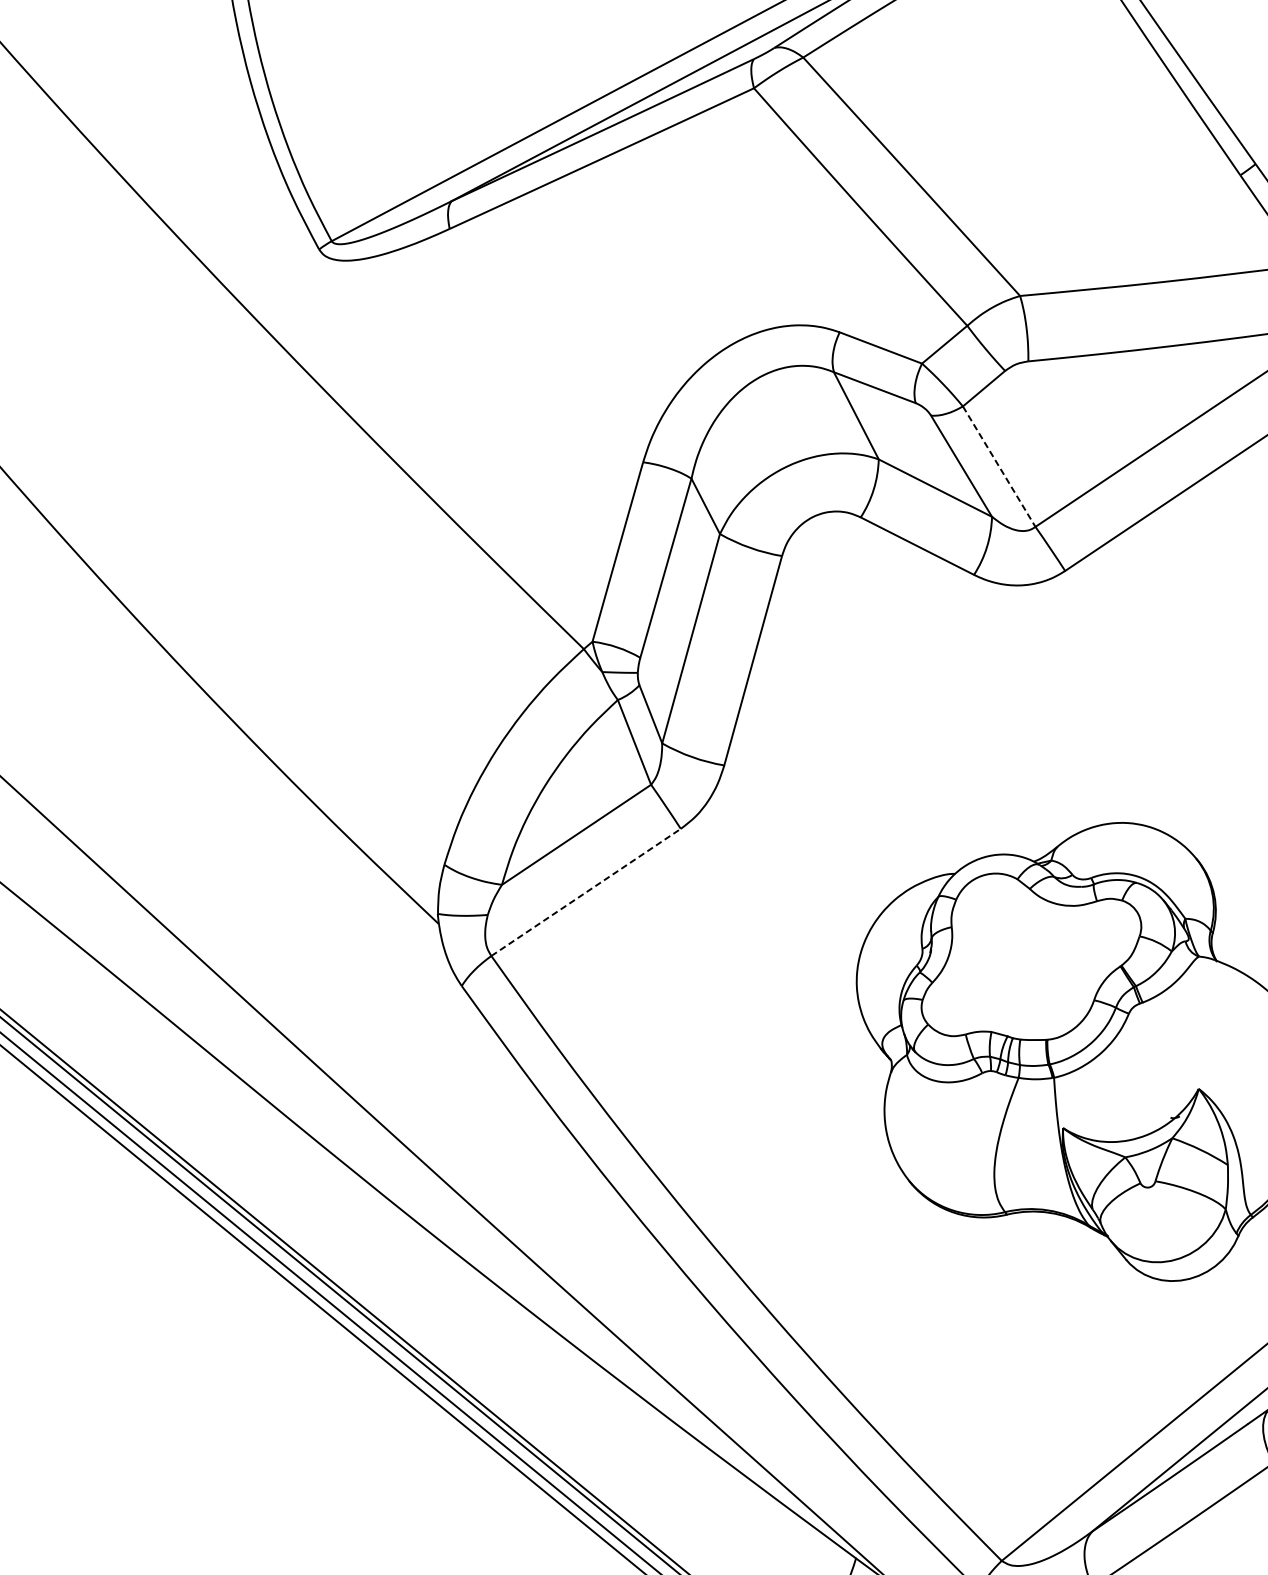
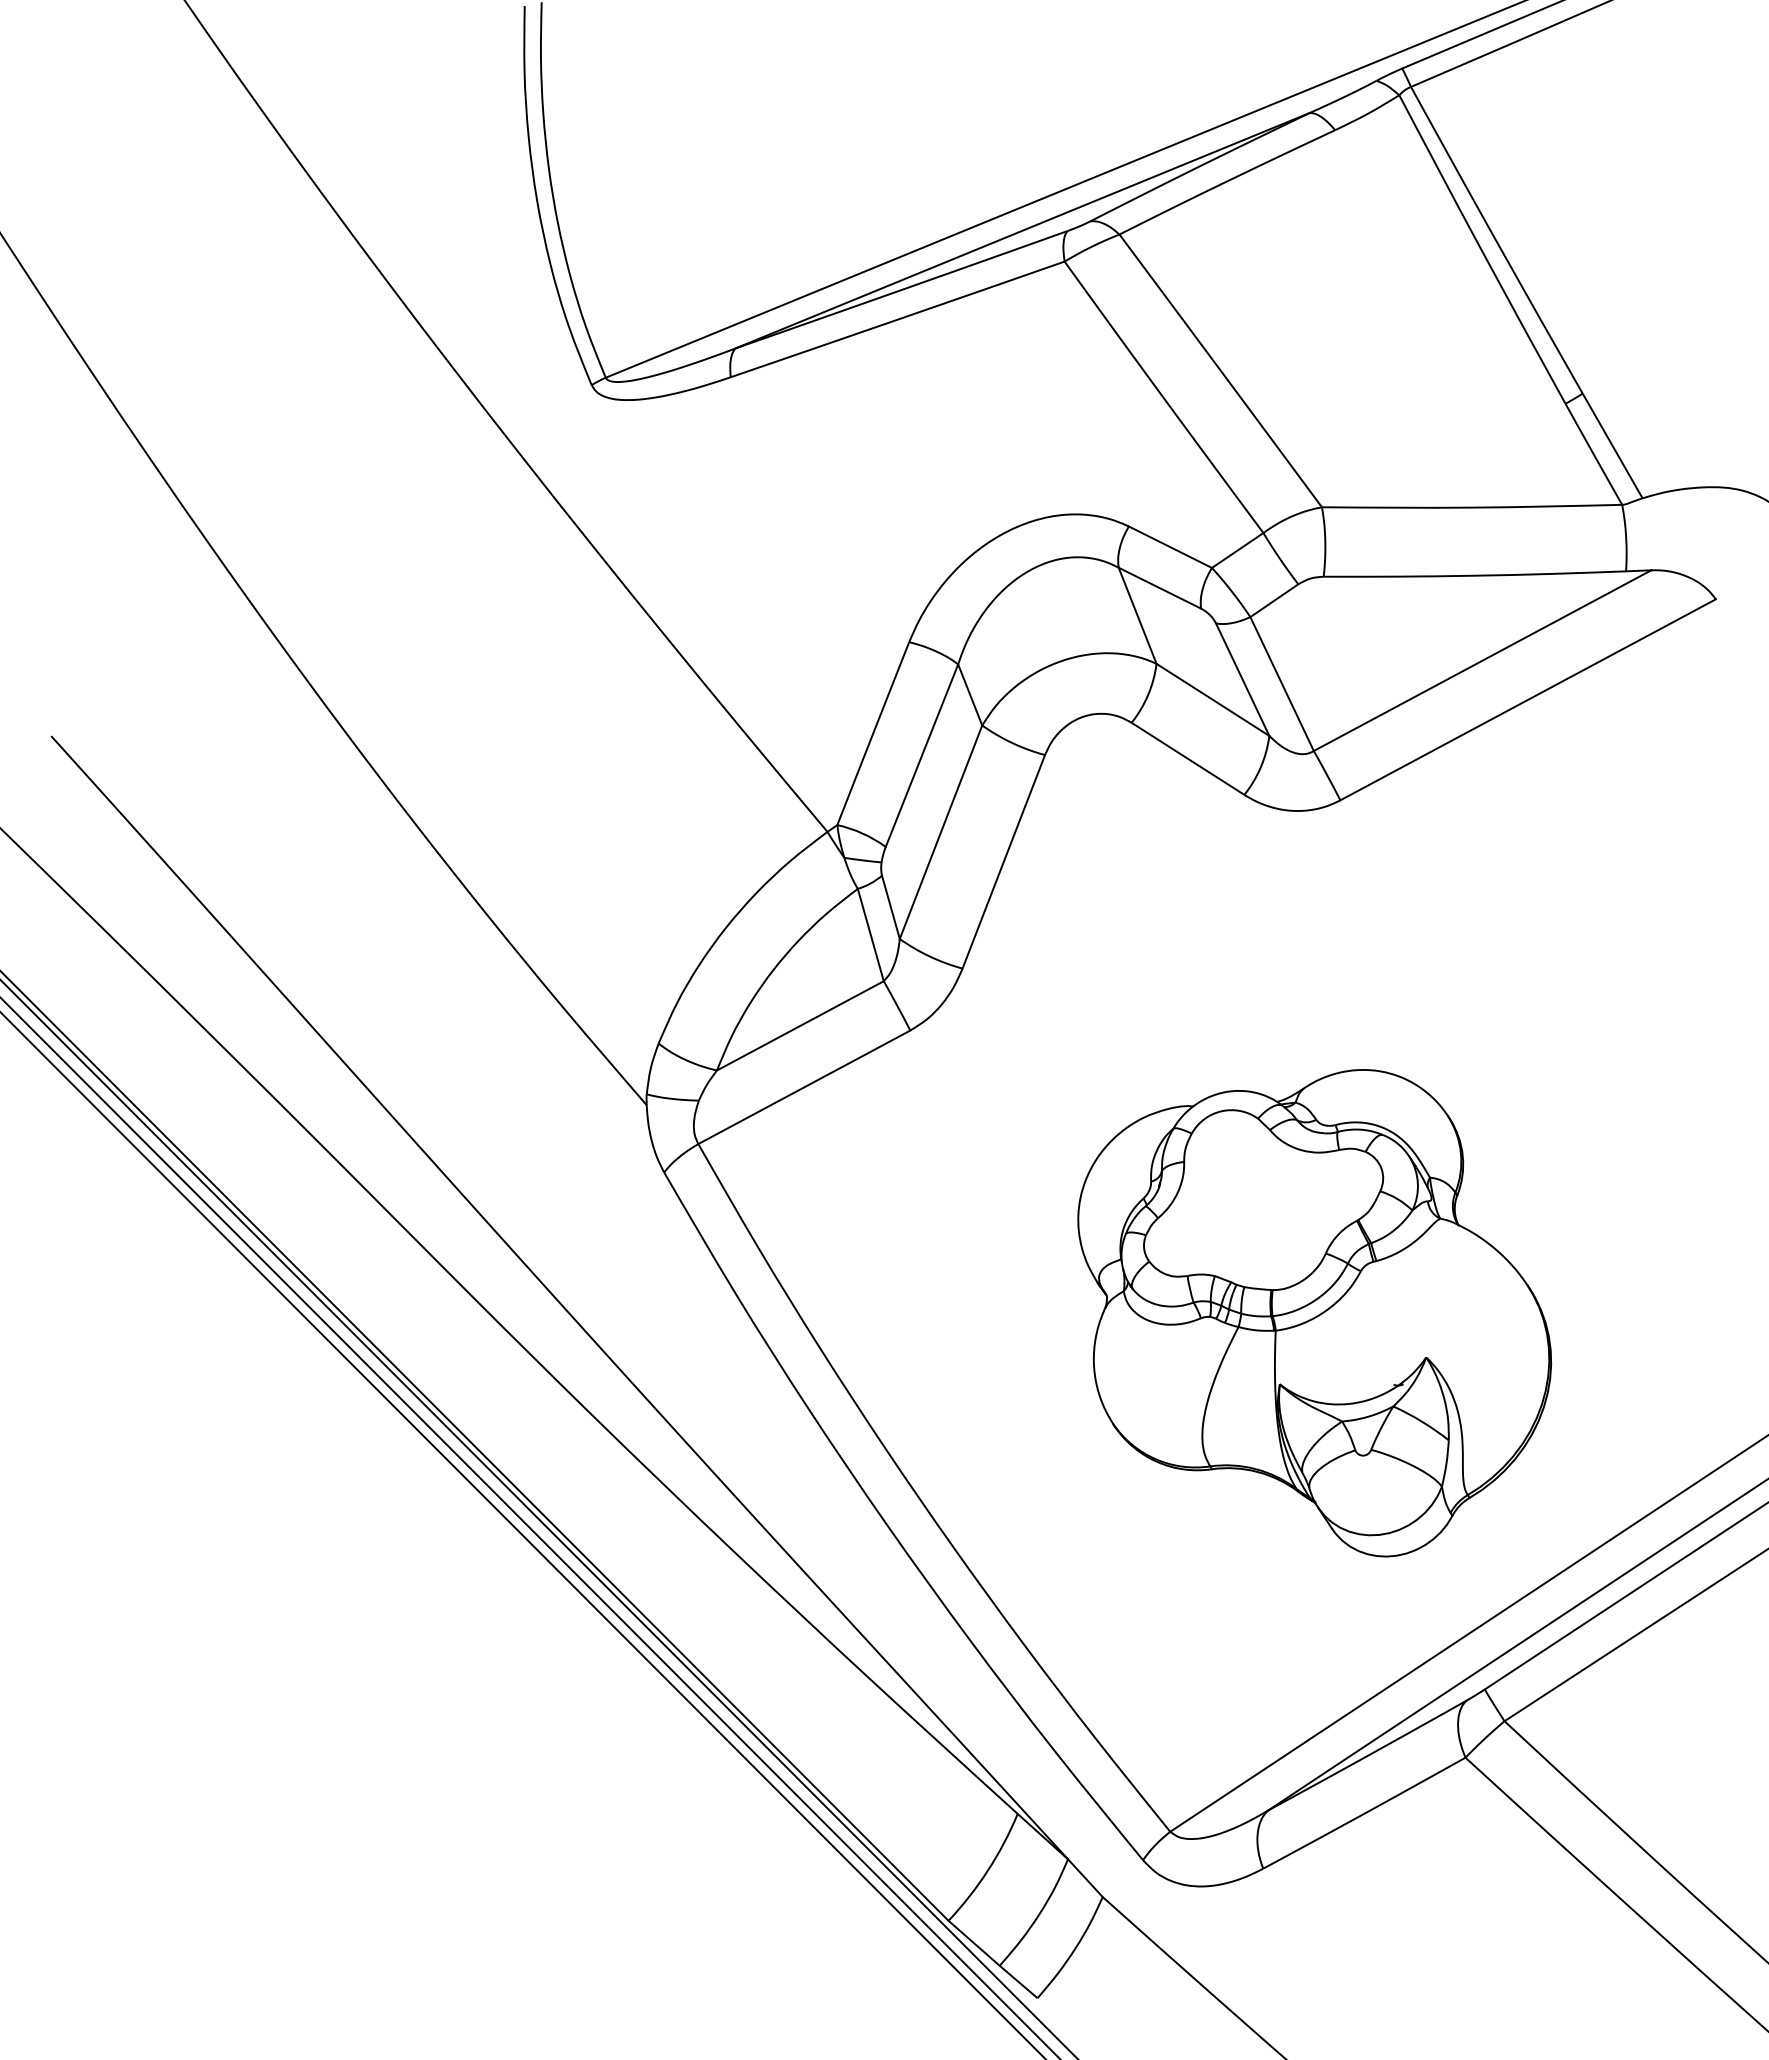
line: (999, 467) -> (1282, 684), dashed -> solid
line: (586, 892) -> (804, 1087), dashed -> solid

